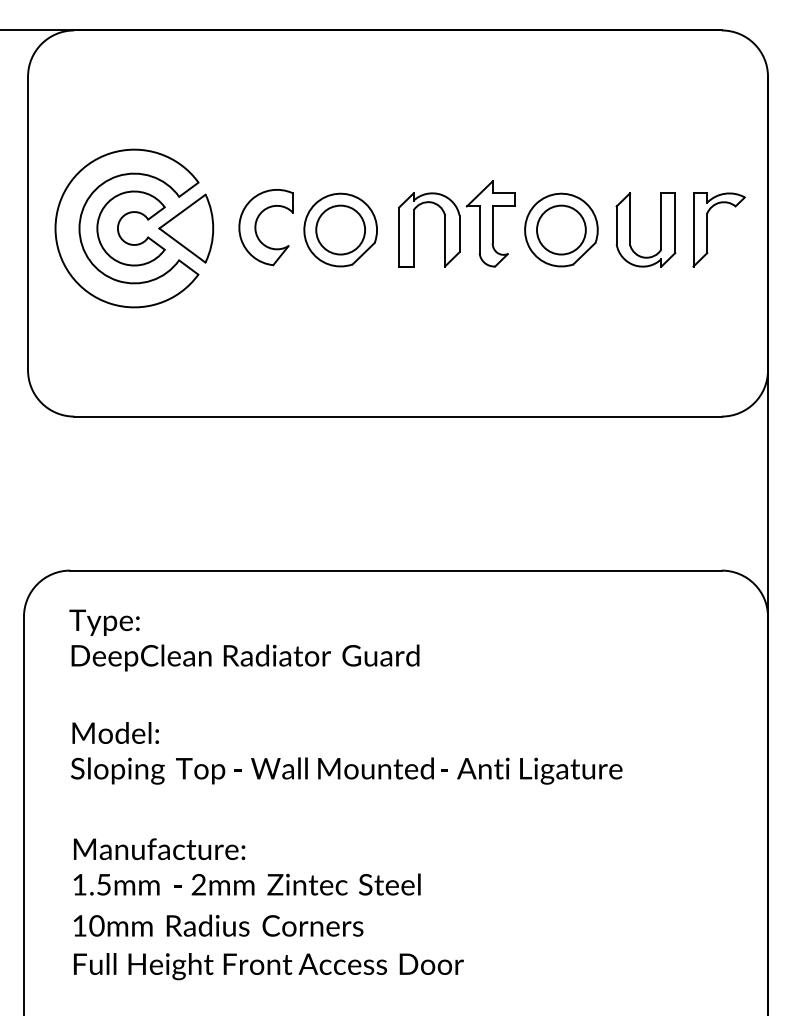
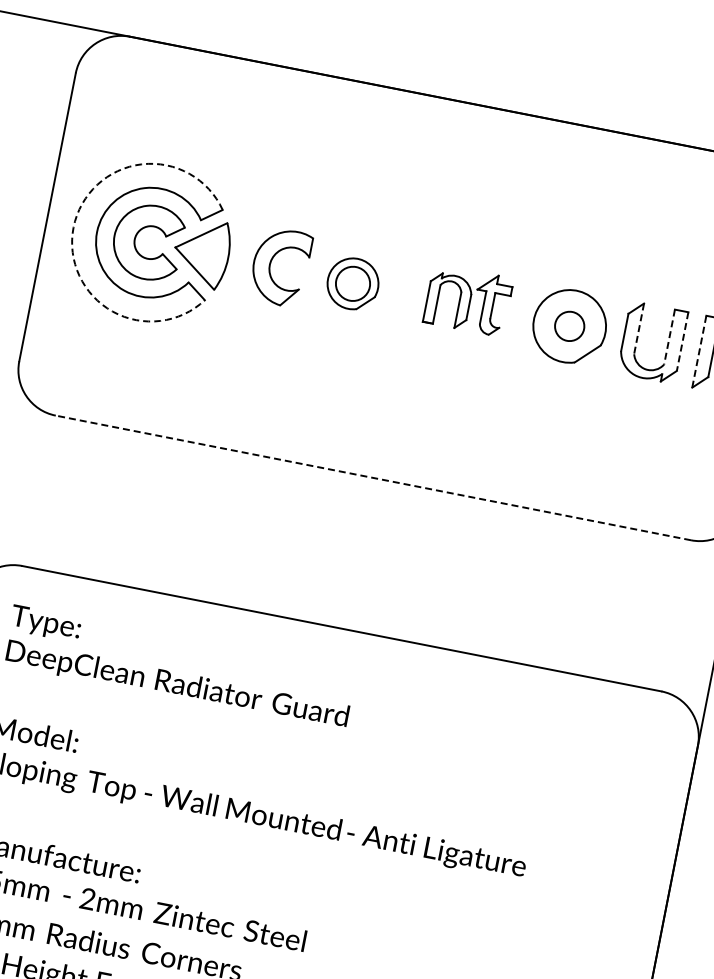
line: (630, 219) -> (639, 329), solid -> dashed
line: (661, 221) -> (669, 337), solid -> dashed
part: (456, 223) -> (467, 299), size x0.7
line: (675, 223) -> (682, 341), solid -> dashed
arc: (55, 228) -> (73, 227), solid -> dashed
part: (340, 229) -> (353, 283), size x0.7
circle: (561, 229) -> (569, 325), size x0.6
line: (693, 229) -> (699, 351), solid -> dashed
line: (398, 416) -> (373, 477), solid -> dashed

